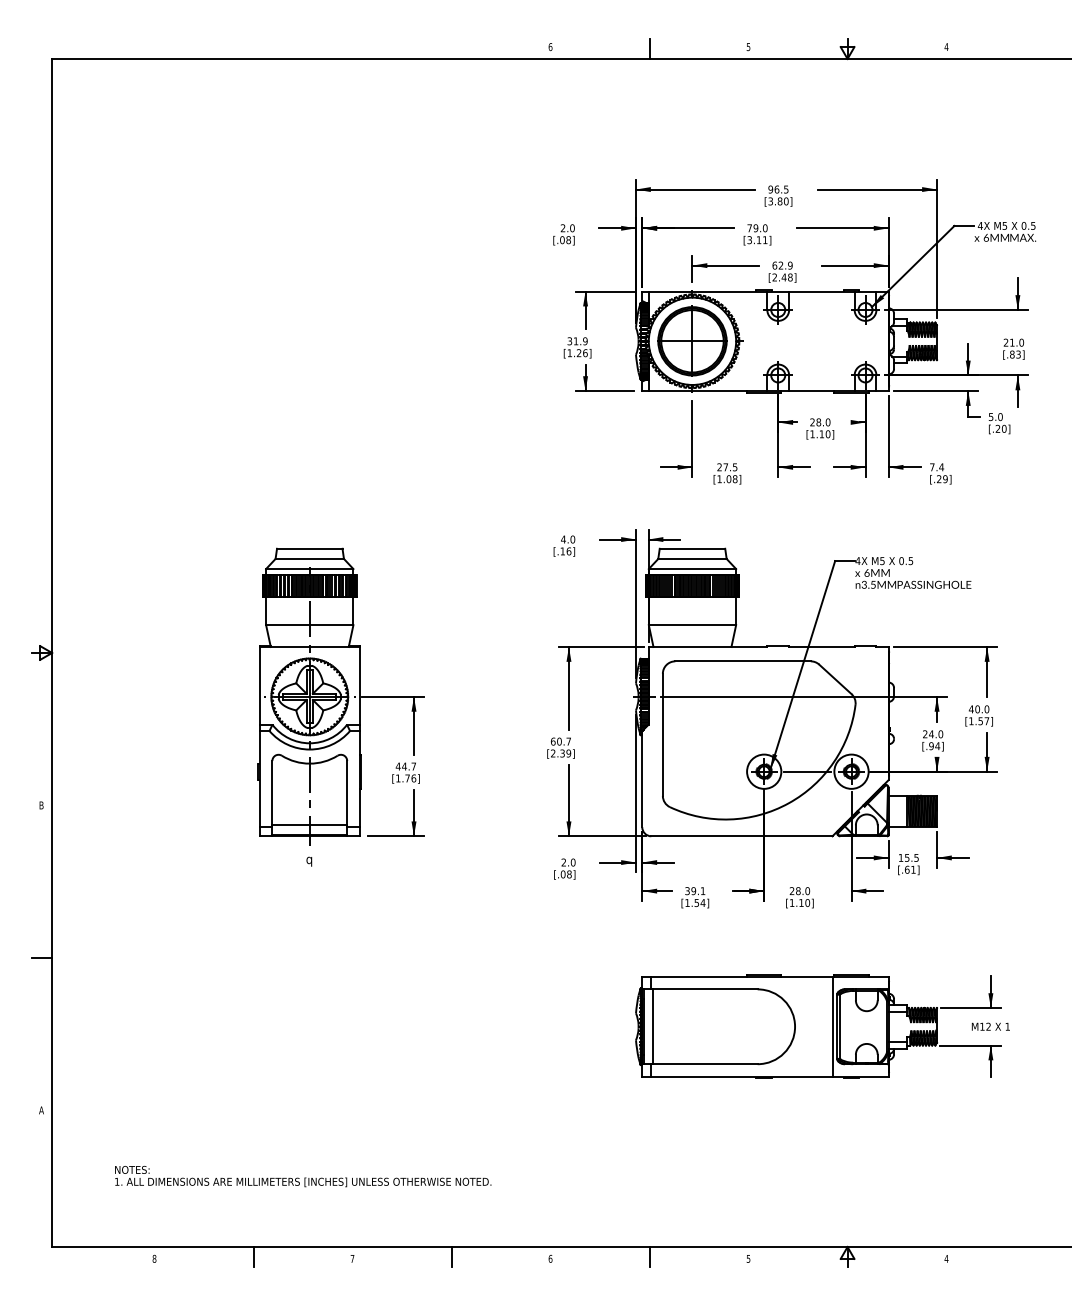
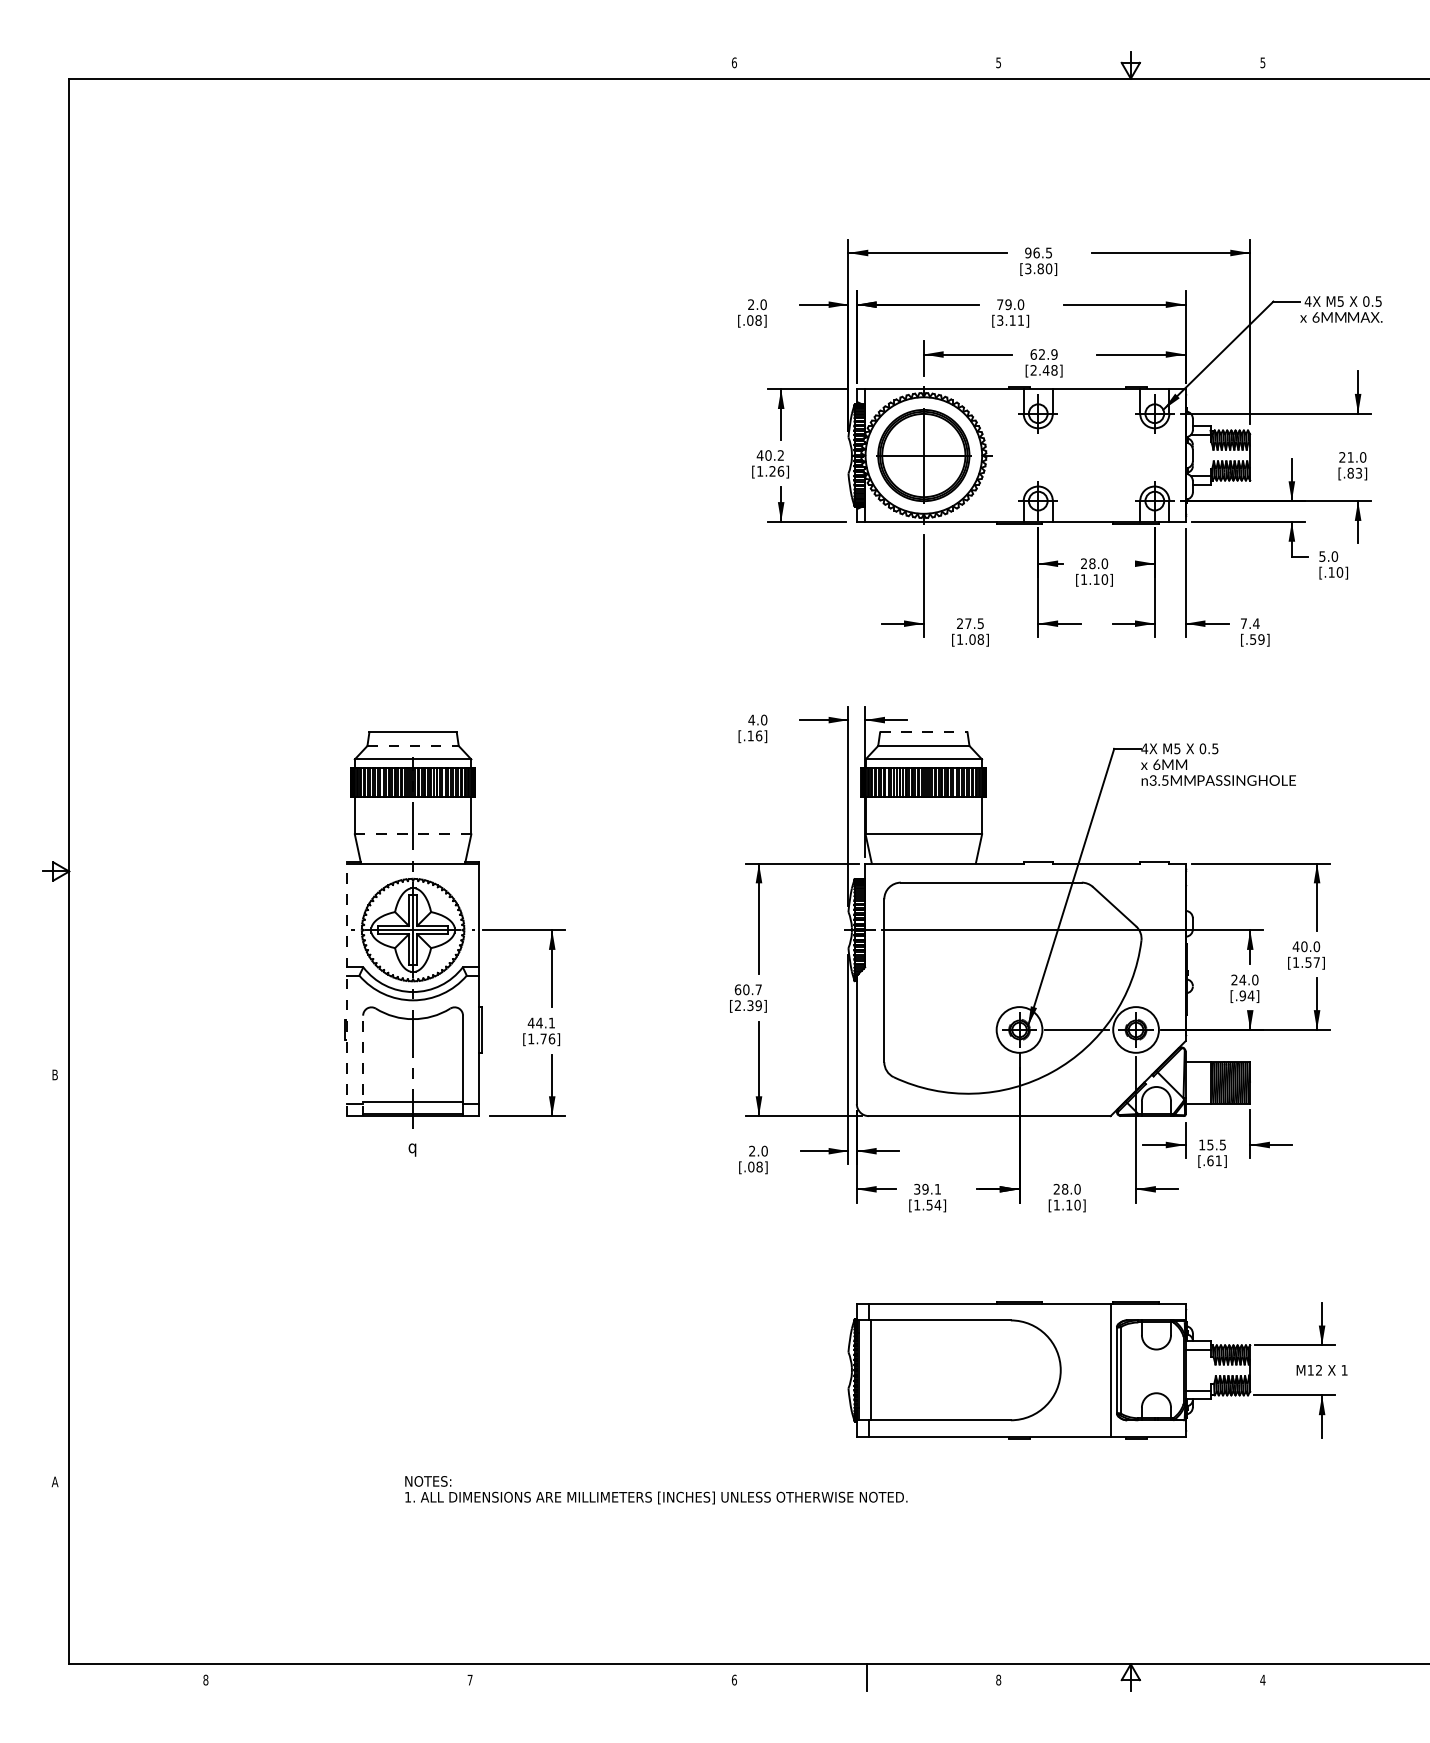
text: (946, 46) -> (1262, 62), 4 -> 5
line: (649, 49) -> (866, 65), removed
text: (577, 341) -> (770, 455), 31.9 -> 40.2
text: (997, 428) -> (1331, 572), [.20] -> [.10]
text: (939, 479) -> (1253, 639), [.29] -> [.59]
line: (692, 548) -> (923, 732), solid -> dashed
line: (310, 558) -> (413, 745), solid -> dashed
line: (310, 625) -> (413, 834), solid -> dashed
line: (259, 741) -> (346, 989), solid -> dashed
text: (413, 766) -> (551, 1022), 44.7 -> 44.1
line: (272, 798) -> (363, 1065), solid -> dashed
line: (41, 957) -> (55, 1278), removed
text: (303, 1176) -> (656, 1490), moved
line: (253, 1256) -> (338, 1677), removed
line: (451, 1256) -> (602, 1677), removed
text: (748, 1258) -> (998, 1679), 5 -> 8

